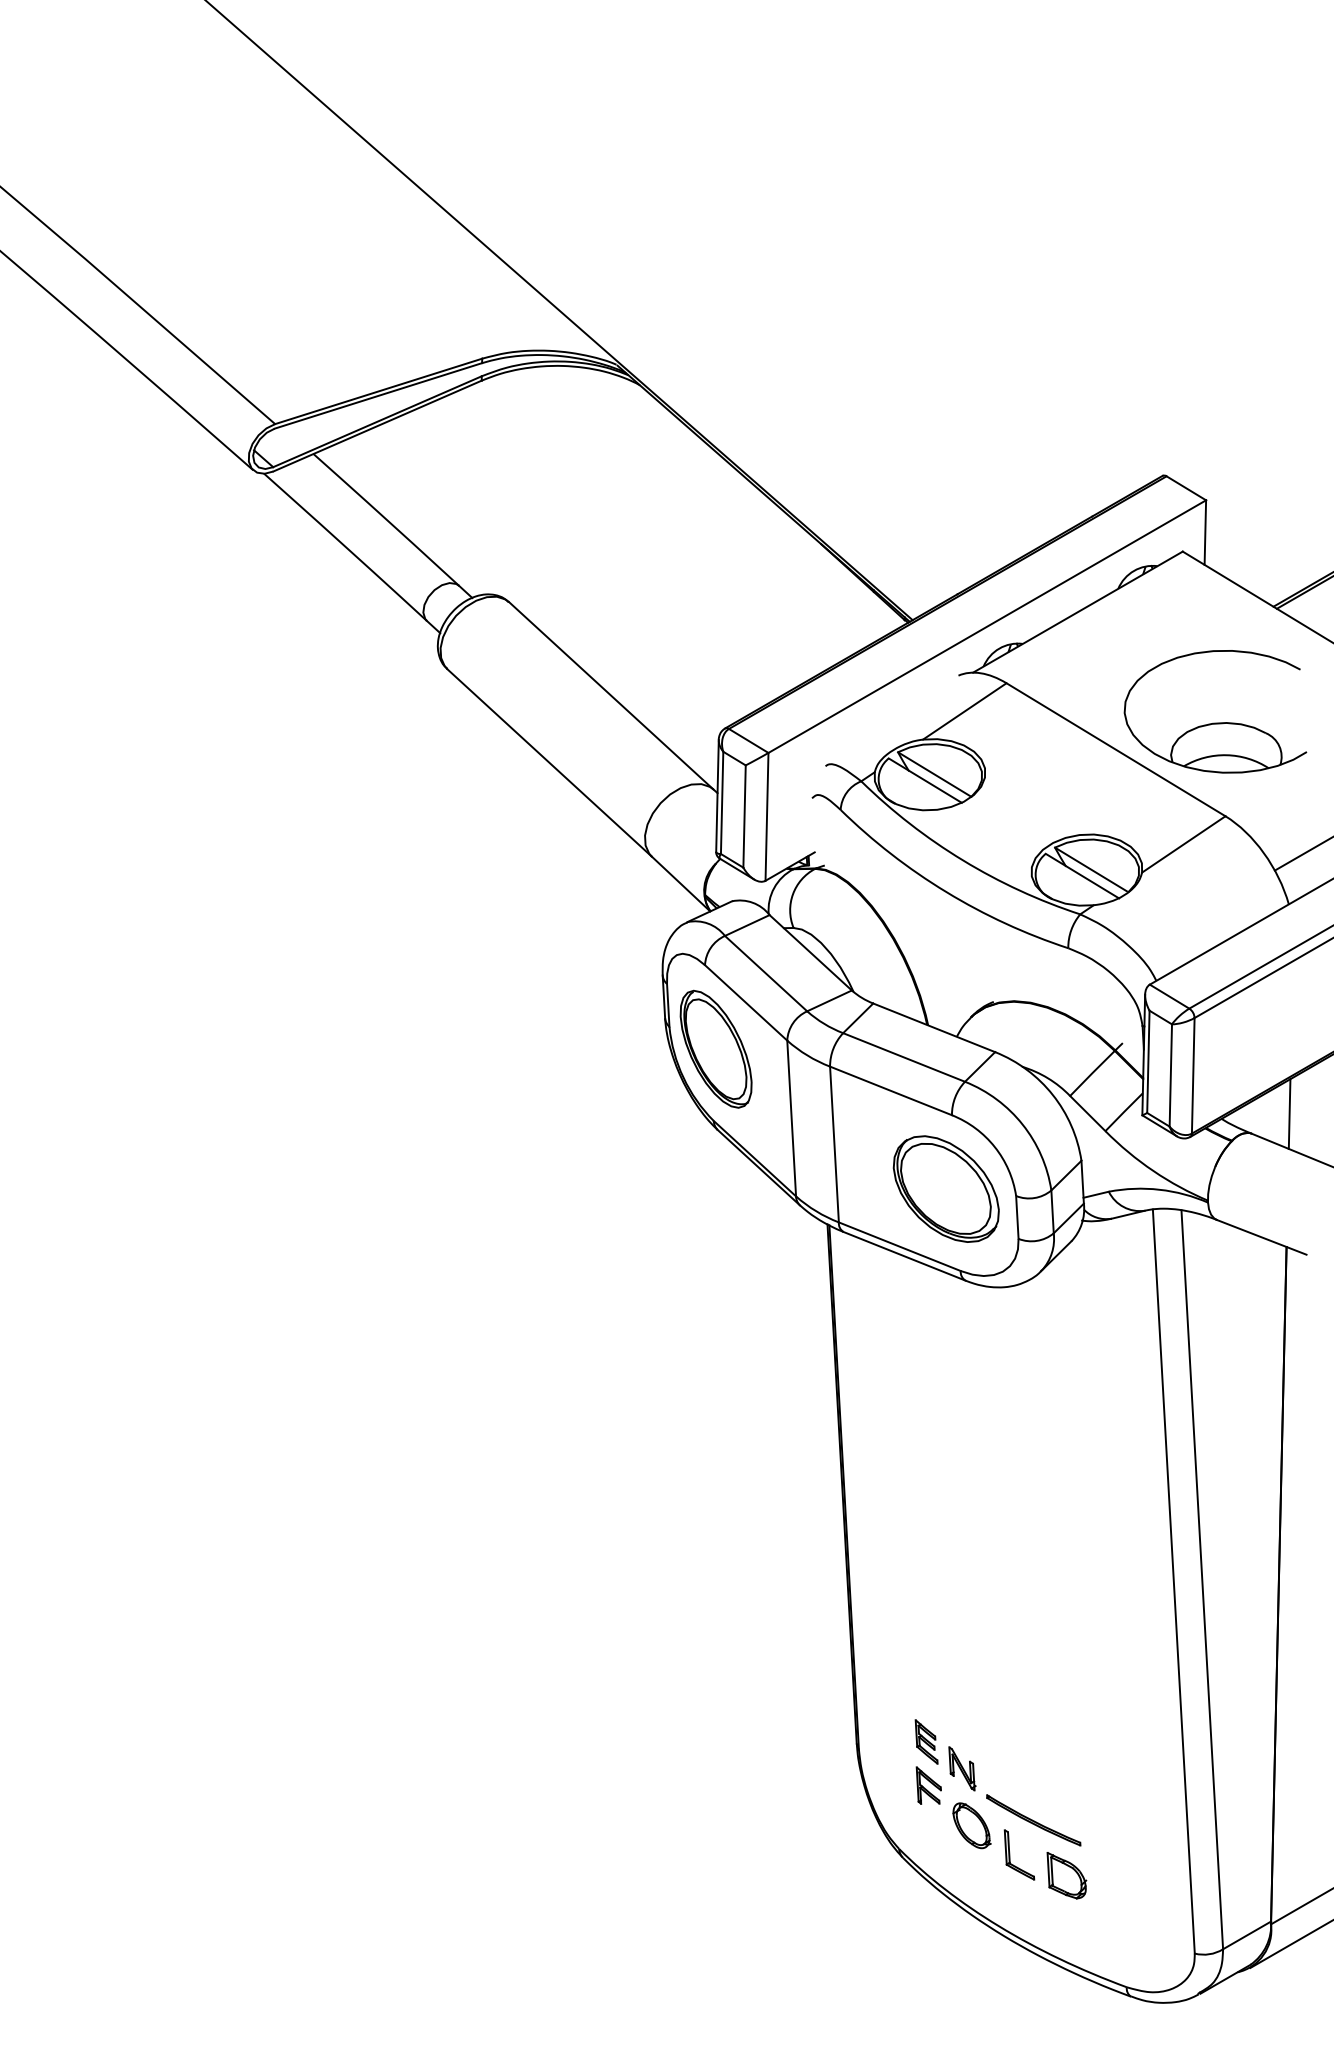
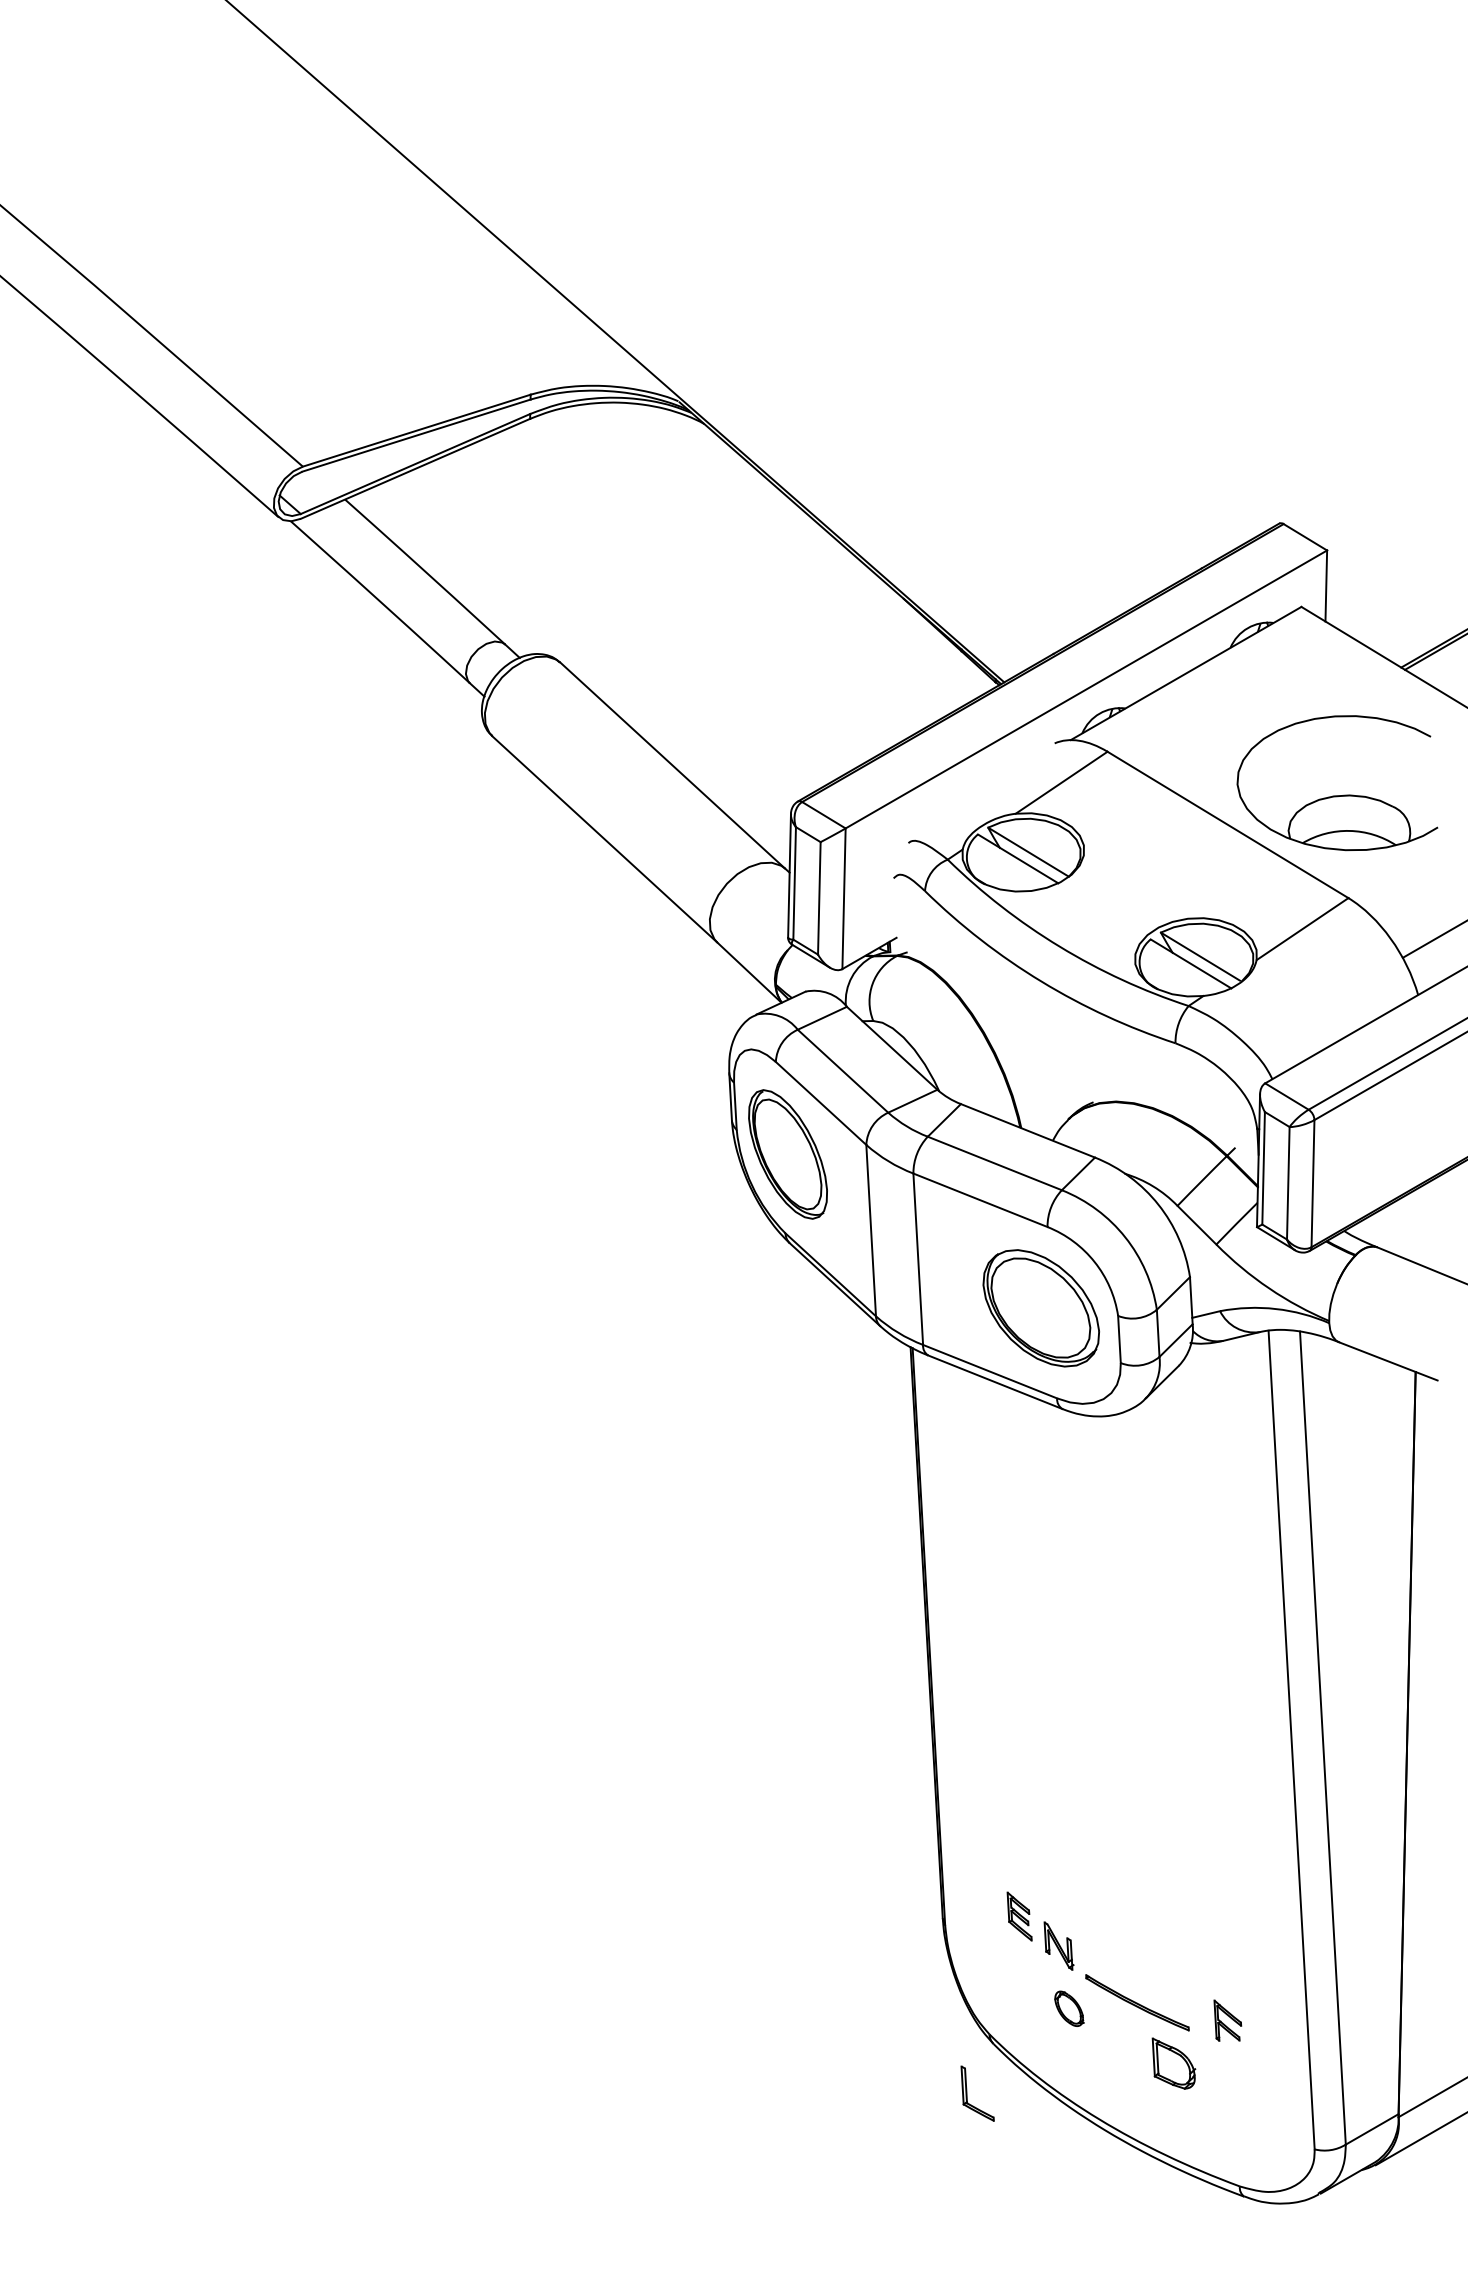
line: (1289, 1113) -> (1418, 1225), removed
part: (928, 1785) -> (1227, 2020), moved
part: (971, 1825) -> (1069, 2008), size x0.7
part: (1010, 1854) -> (967, 2093), moved

